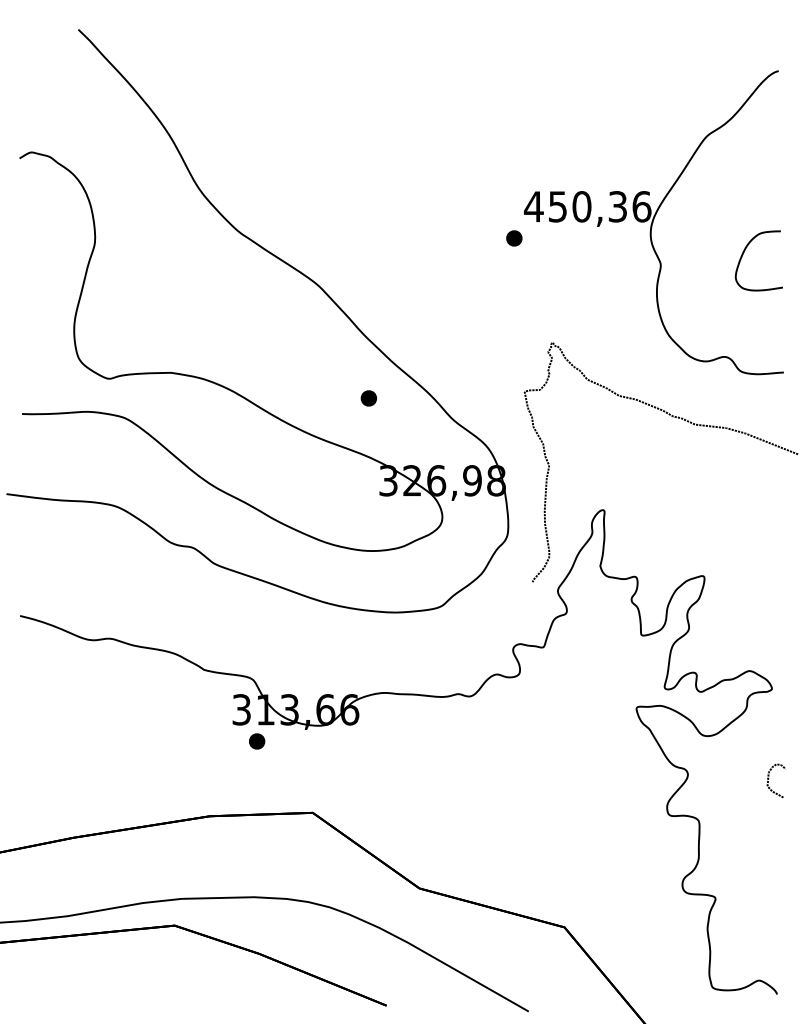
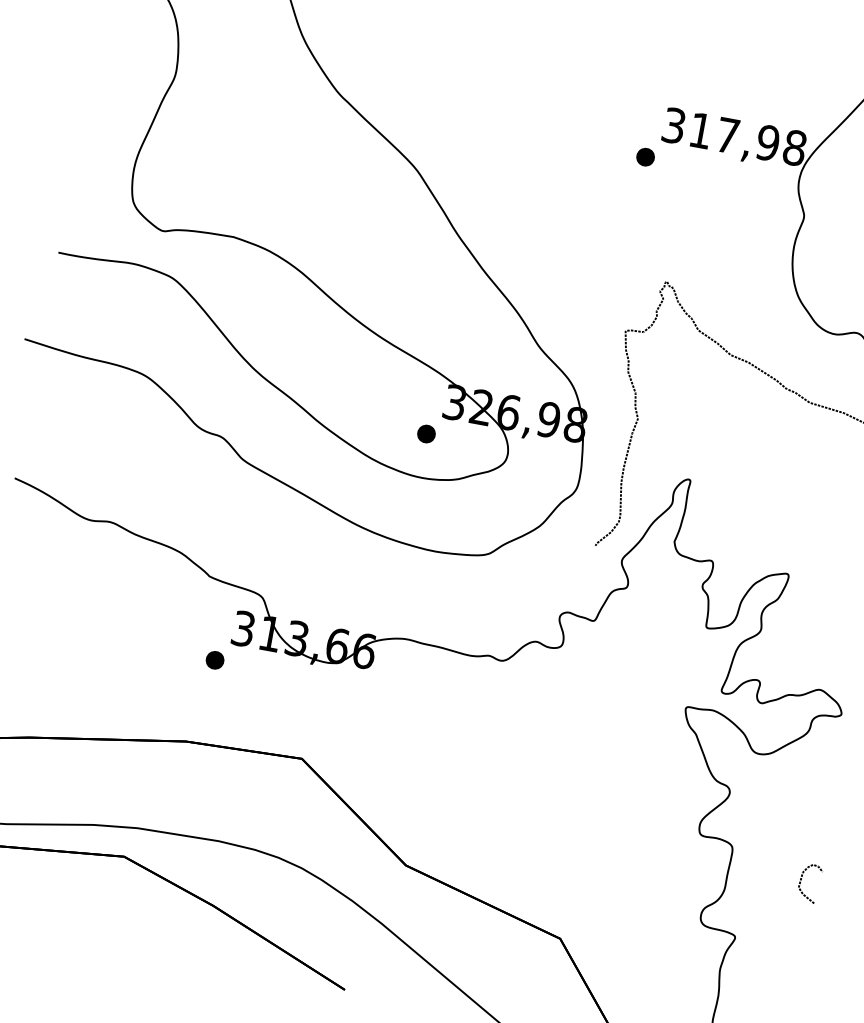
text: (587, 206) -> (734, 136), 450,36 -> 317,98
part: (368, 398) -> (426, 434), moved
part: (257, 741) -> (215, 660), moved
curve: (769, 778) -> (802, 879), moved

